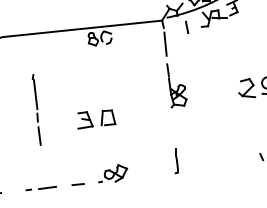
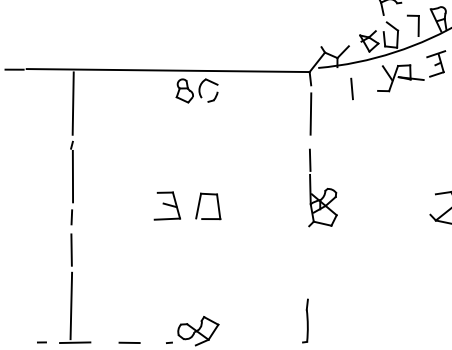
line: (30, 53) -> (72, 103), added
part: (96, 119) -> (188, 207), moved
line: (42, 167) -> (70, 305), added

